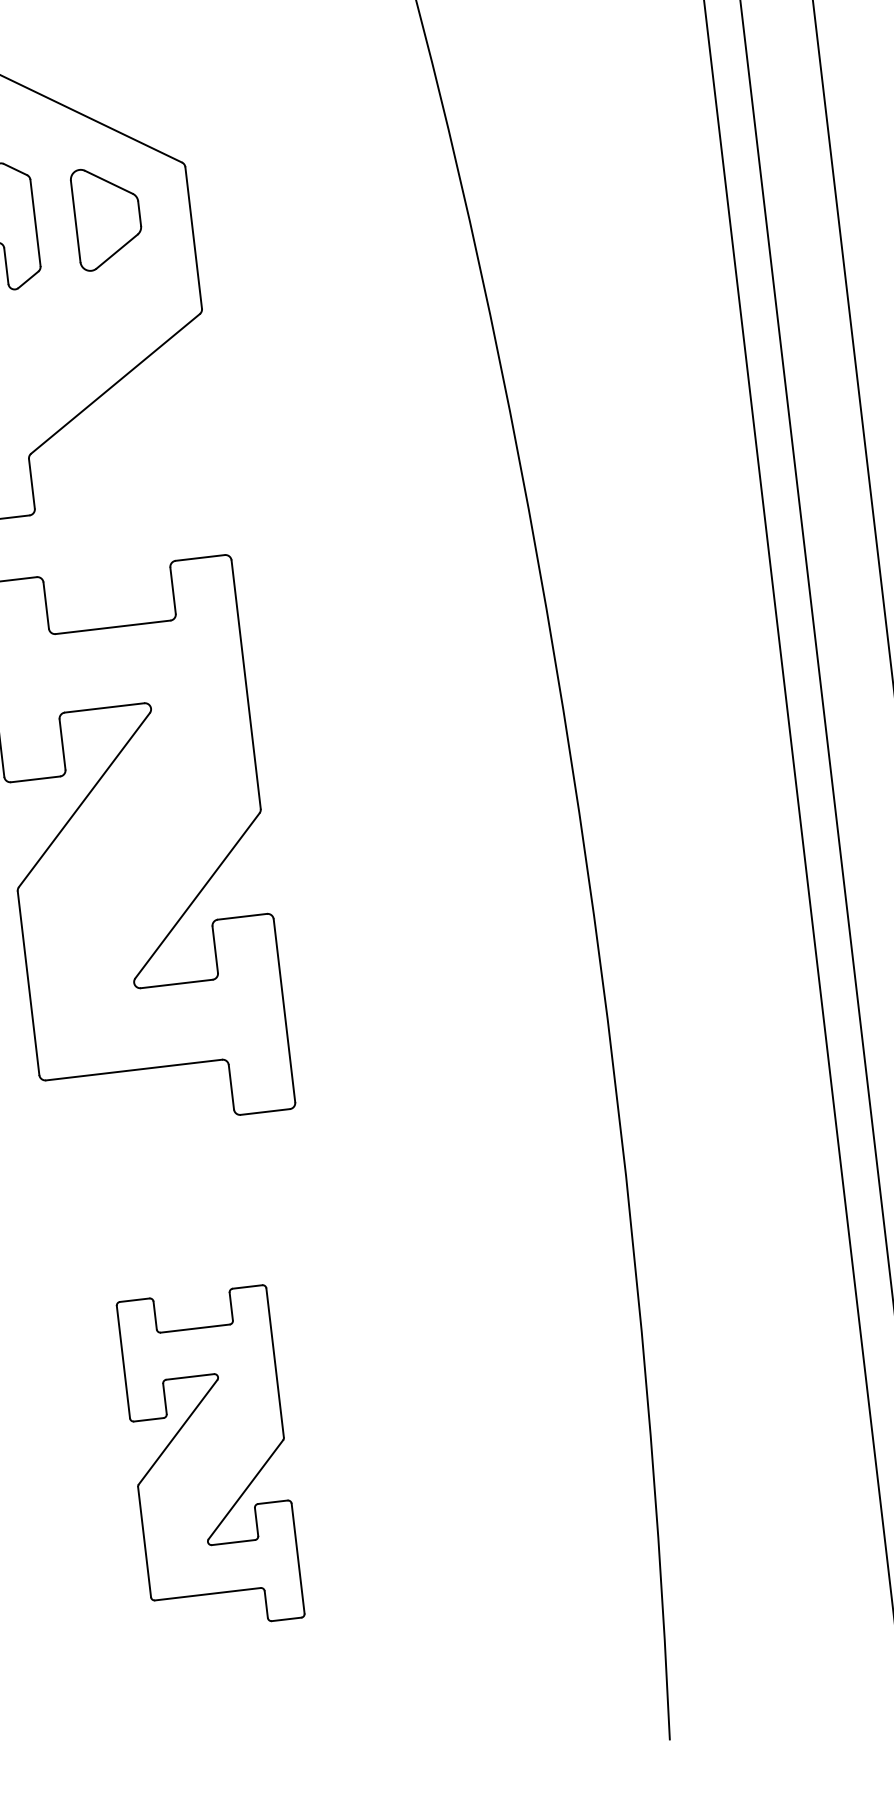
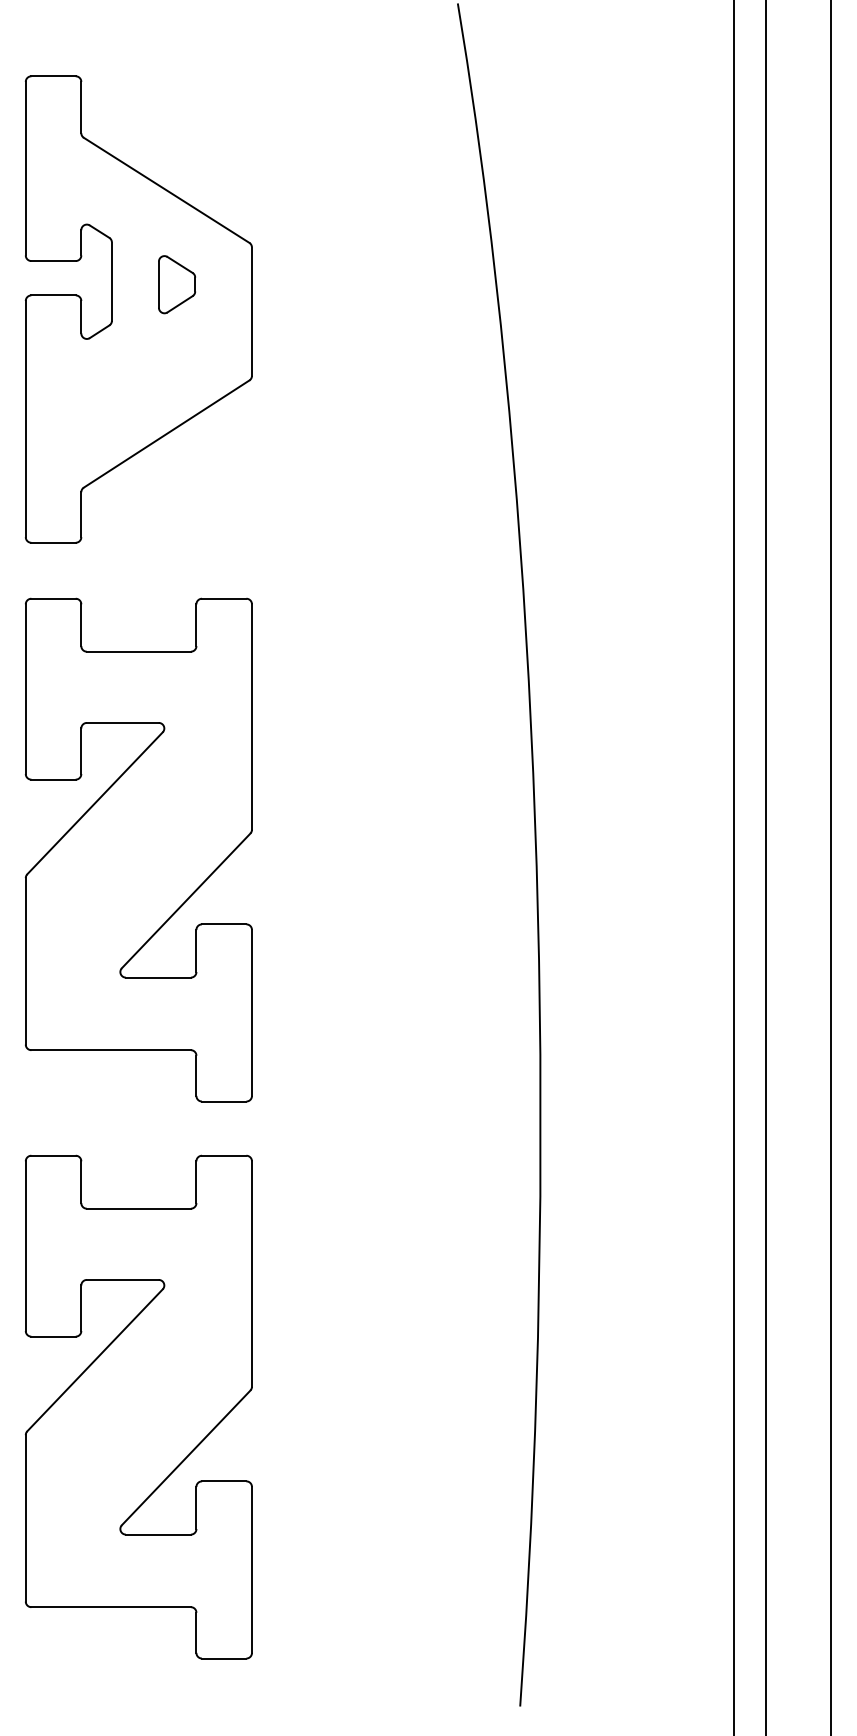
part: (107, 217) -> (176, 284), size x0.62
part: (210, 1459) -> (138, 1406), size x1.67

